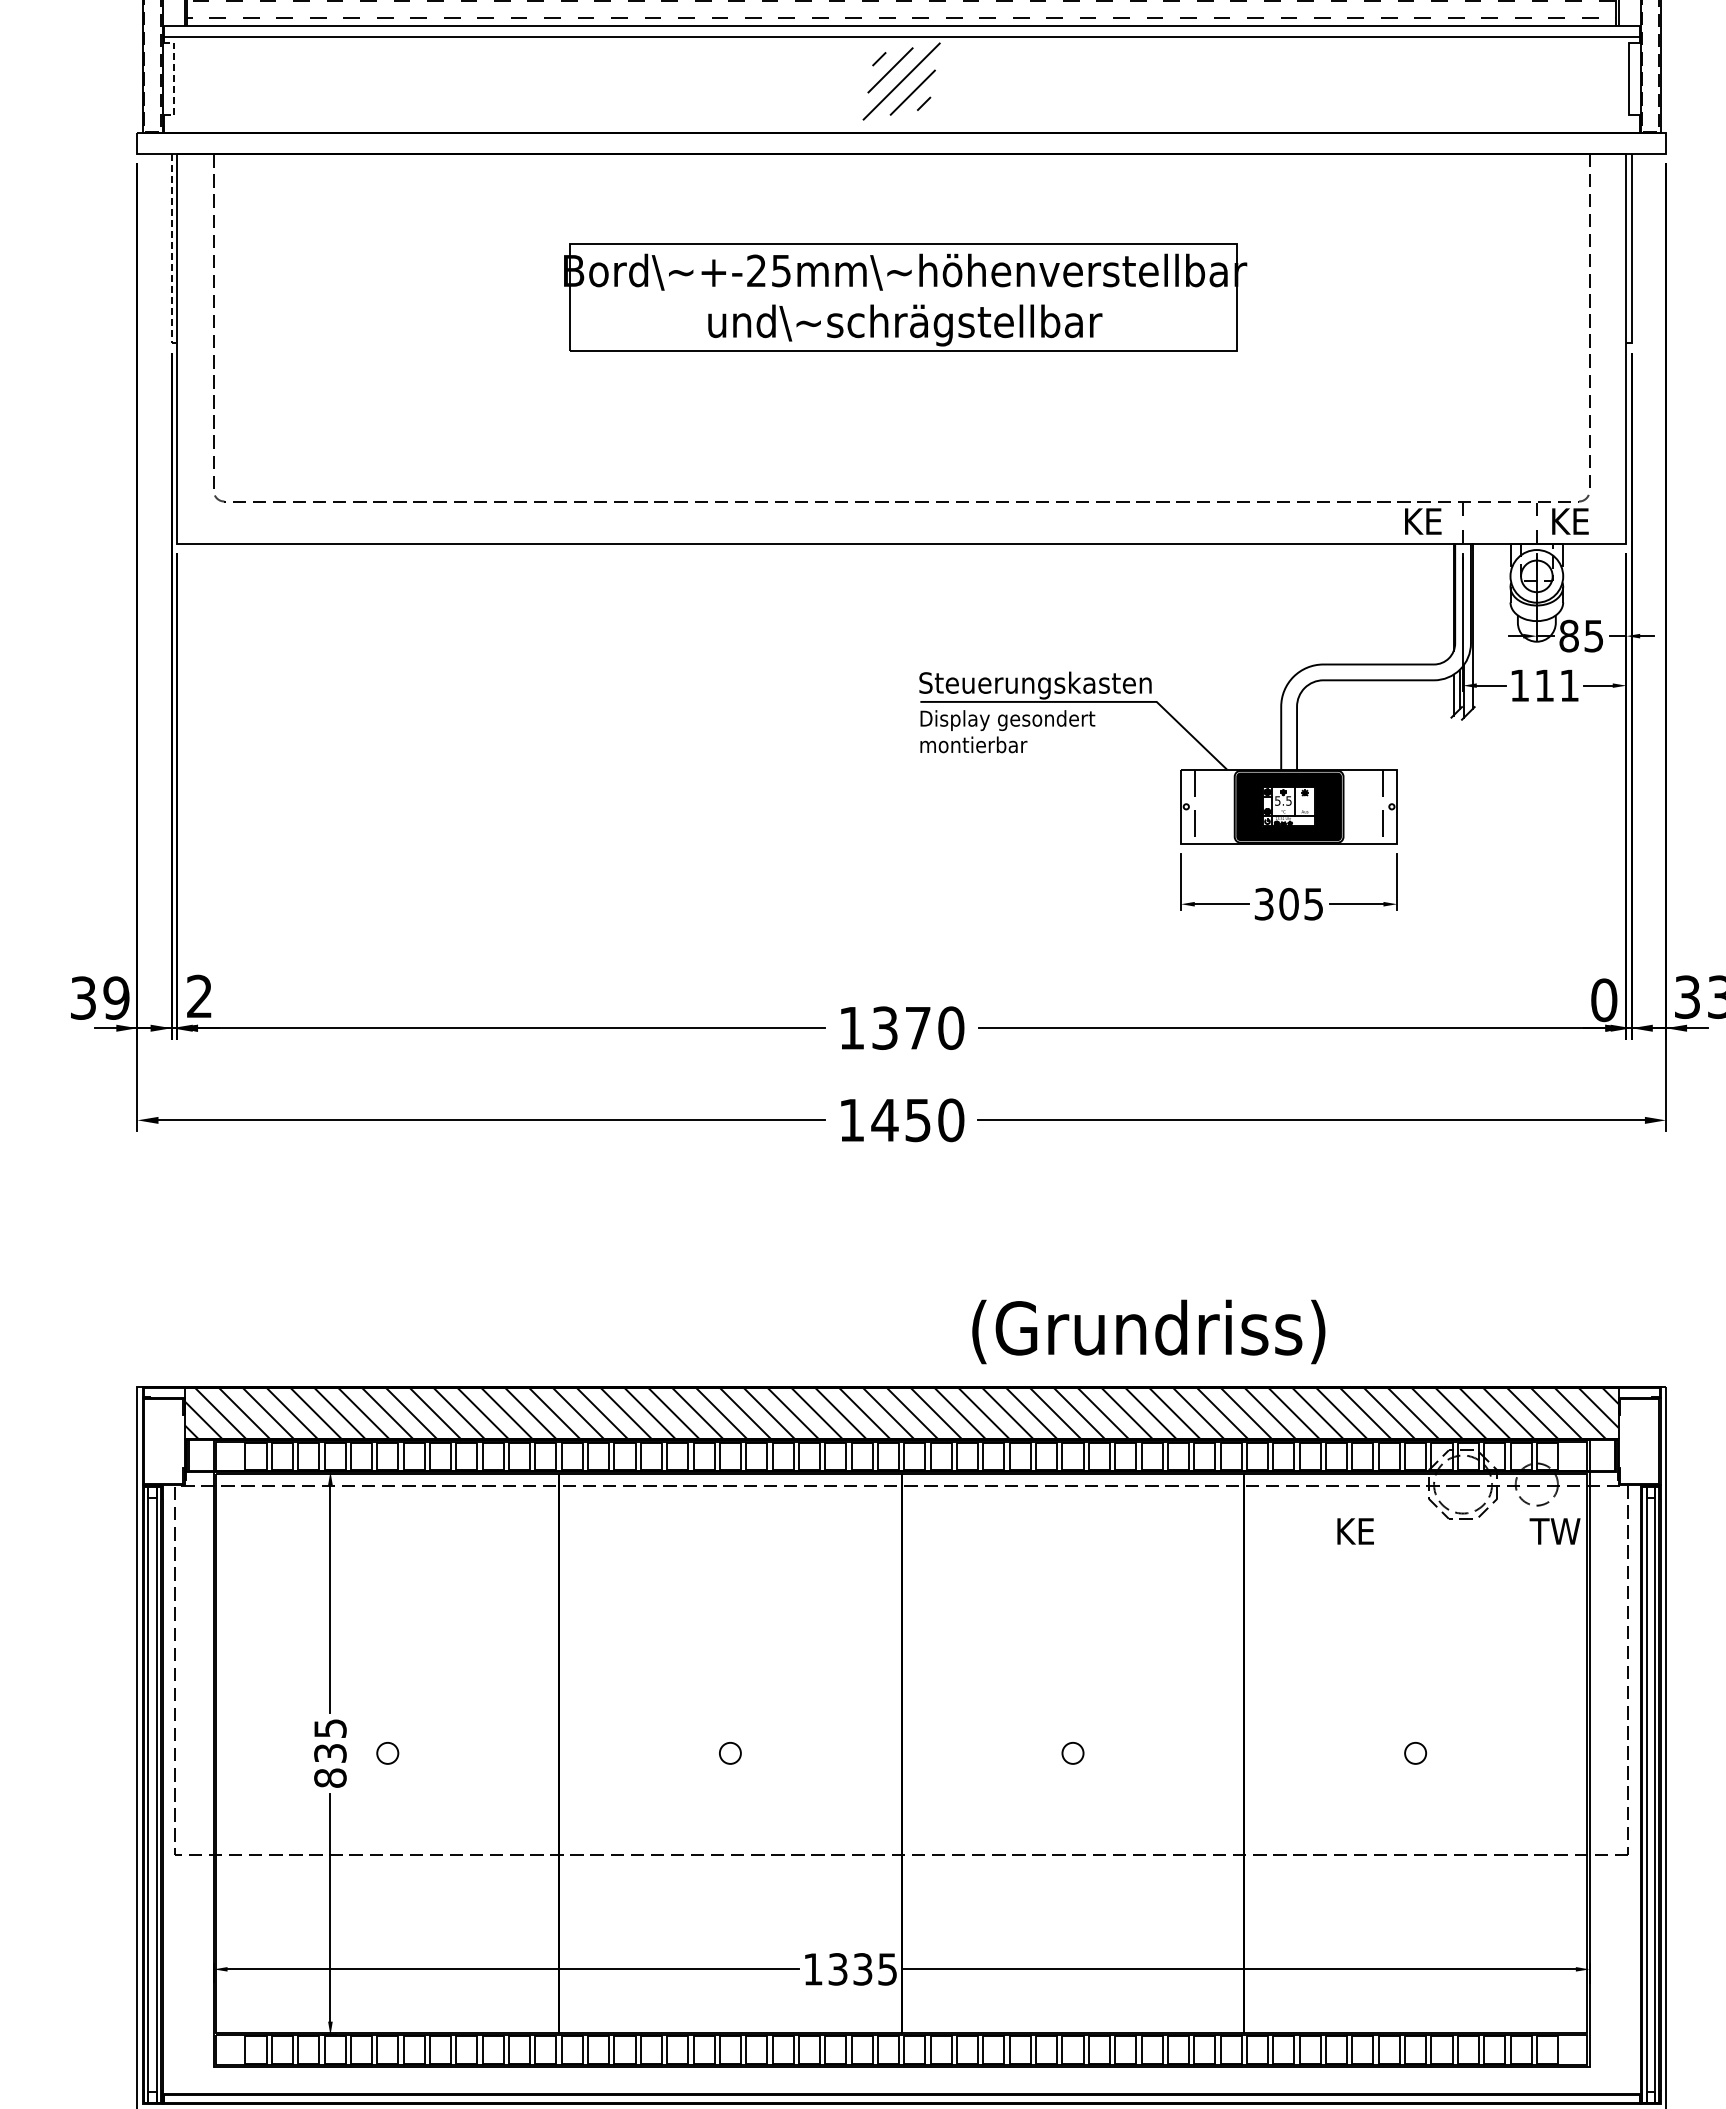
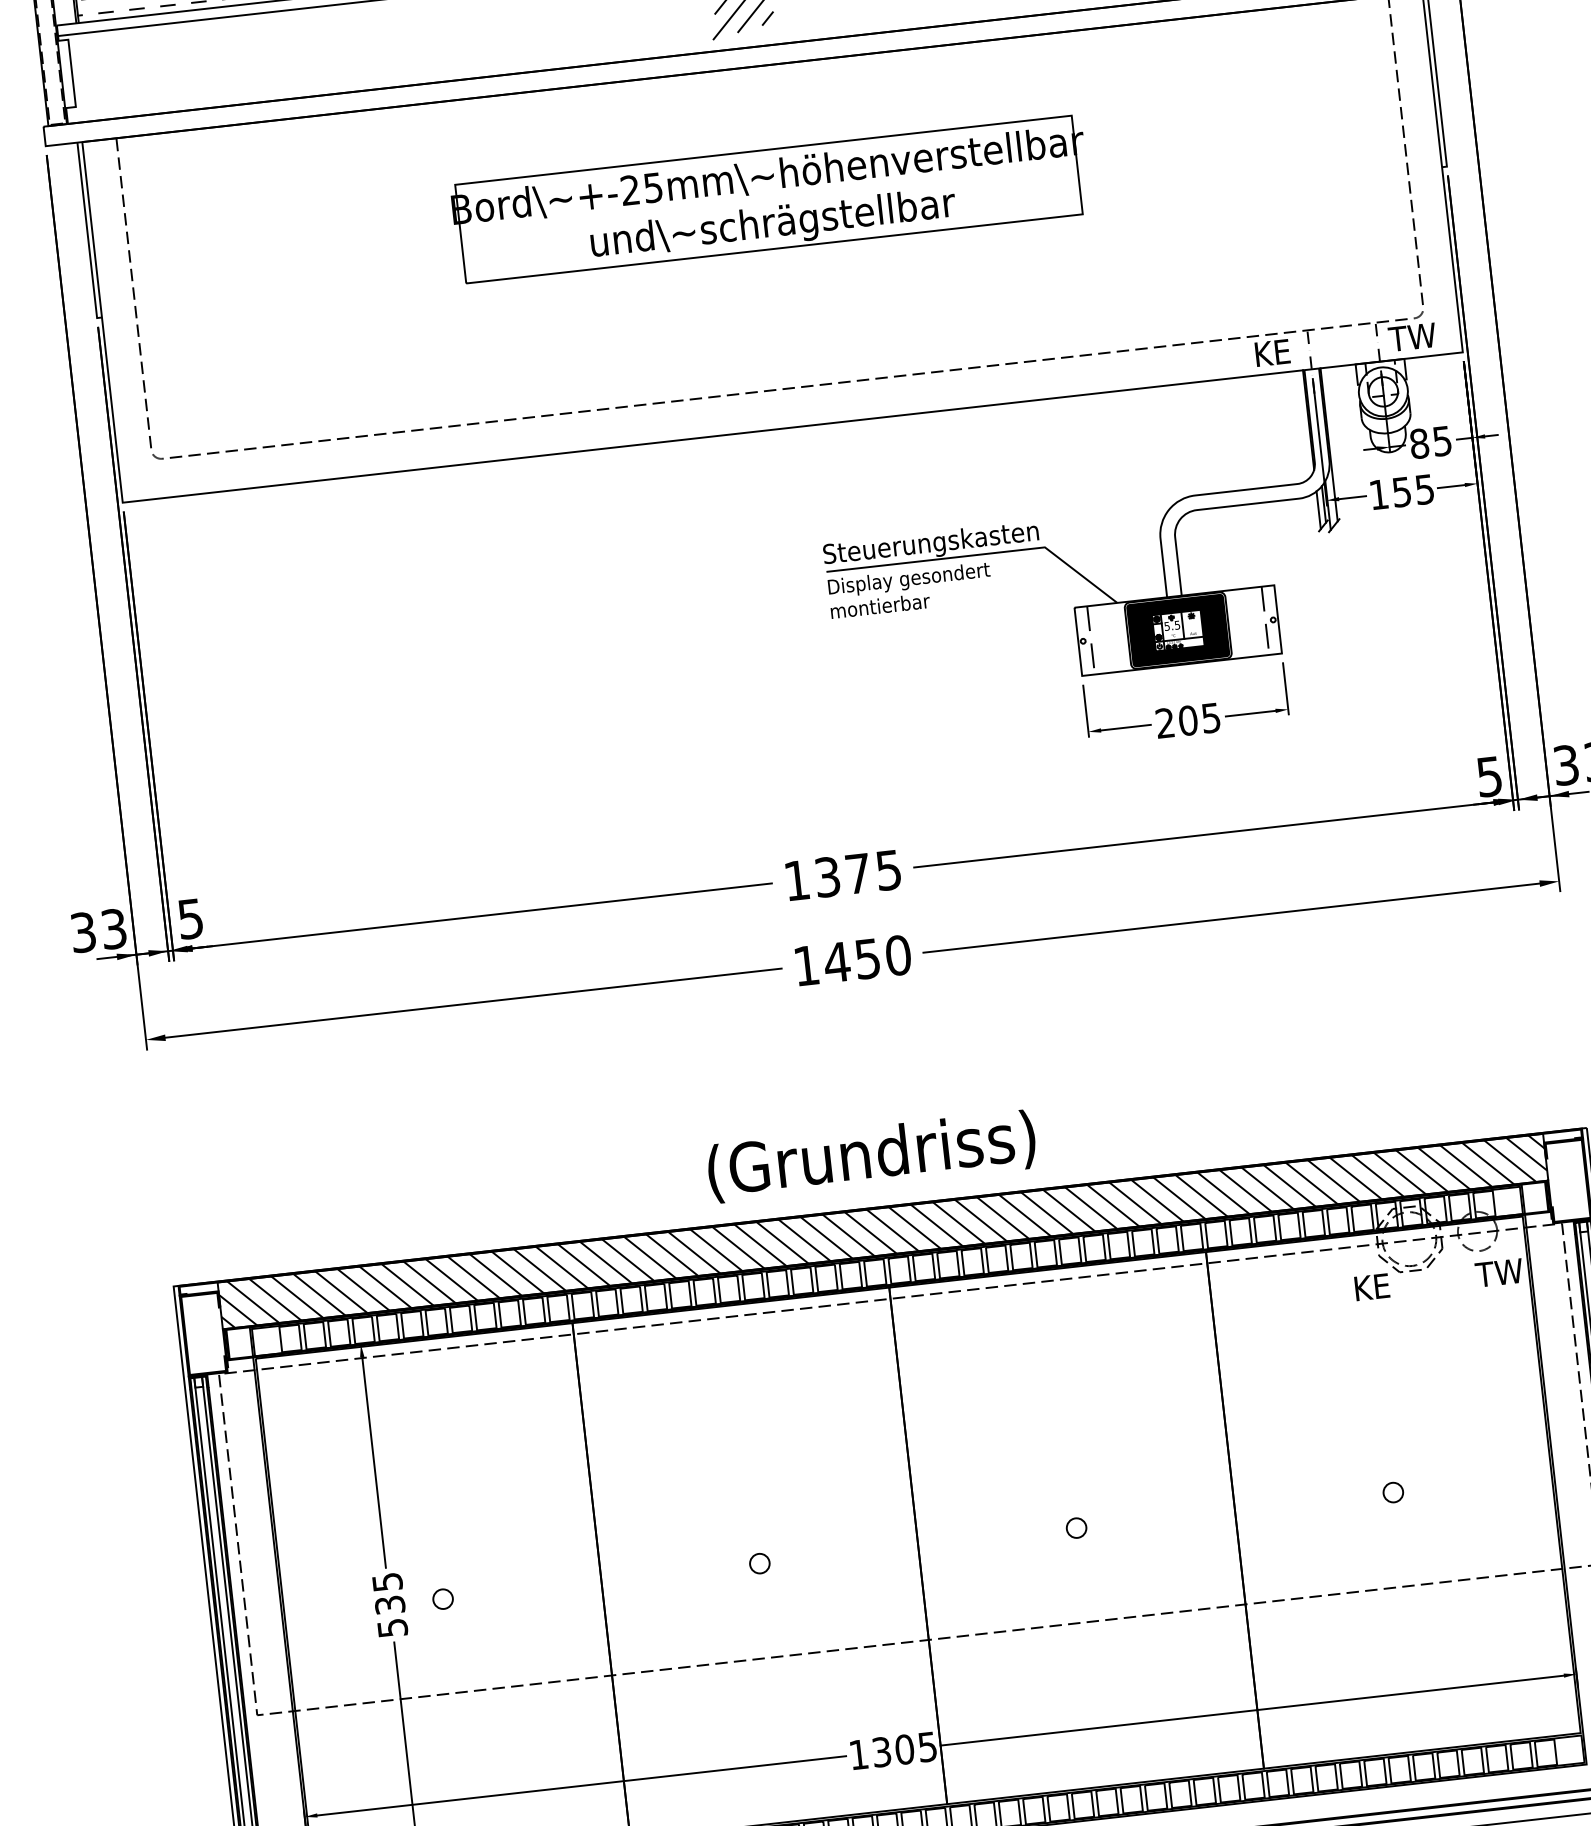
line: (174, 79) -> (72, 73), dashed -> solid
line: (171, 252) -> (87, 234), dashed -> solid
text: (1574, 521) -> (1412, 337), KE -> TW
text: (1556, 685) -> (1412, 490), 111 -> 155
text: (1263, 904) -> (1164, 723), 305 -> 205
text: (199, 996) -> (190, 918), 2 -> 5
text: (116, 997) -> (113, 928), 39 -> 33
text: (1604, 1000) -> (1489, 776), 0 -> 5
text: (951, 1027) -> (888, 869), 1370 -> 1375
text: (1148, 1331) -> (871, 1156), moved
text: (1355, 1531) -> (1372, 1287), moved
text: (330, 1777) -> (392, 1627), 835 -> 535
text: (862, 1969) -> (904, 1749), 1335 -> 1305

